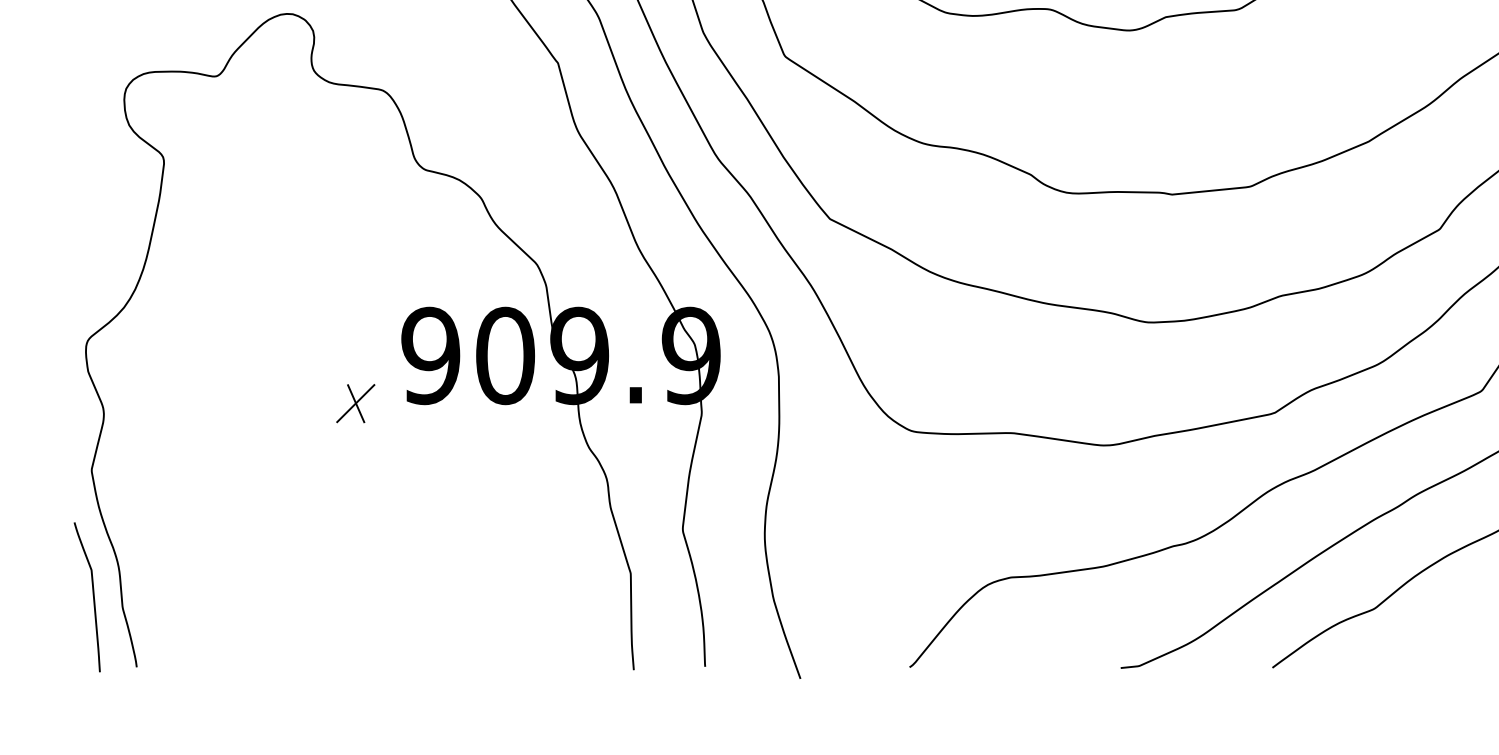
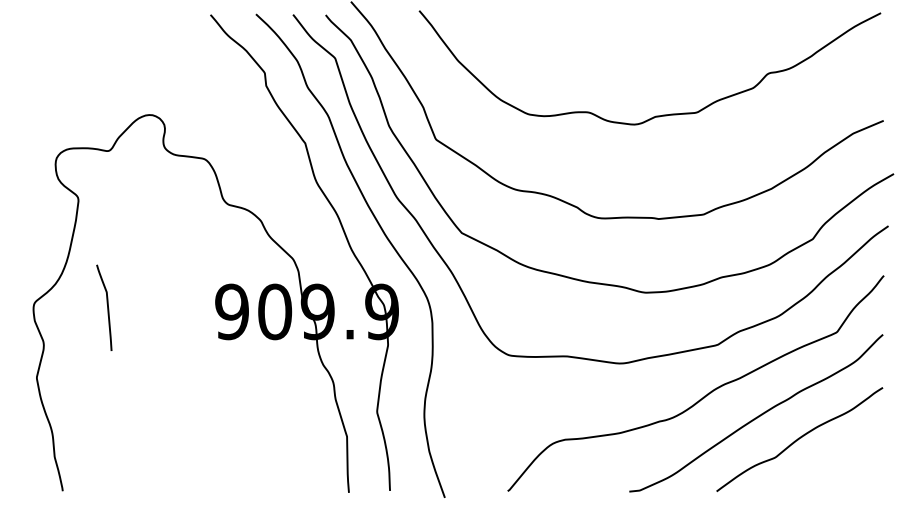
part: (355, 403) -> (188, 339), removed
curve: (92, 596) -> (107, 307), moved

